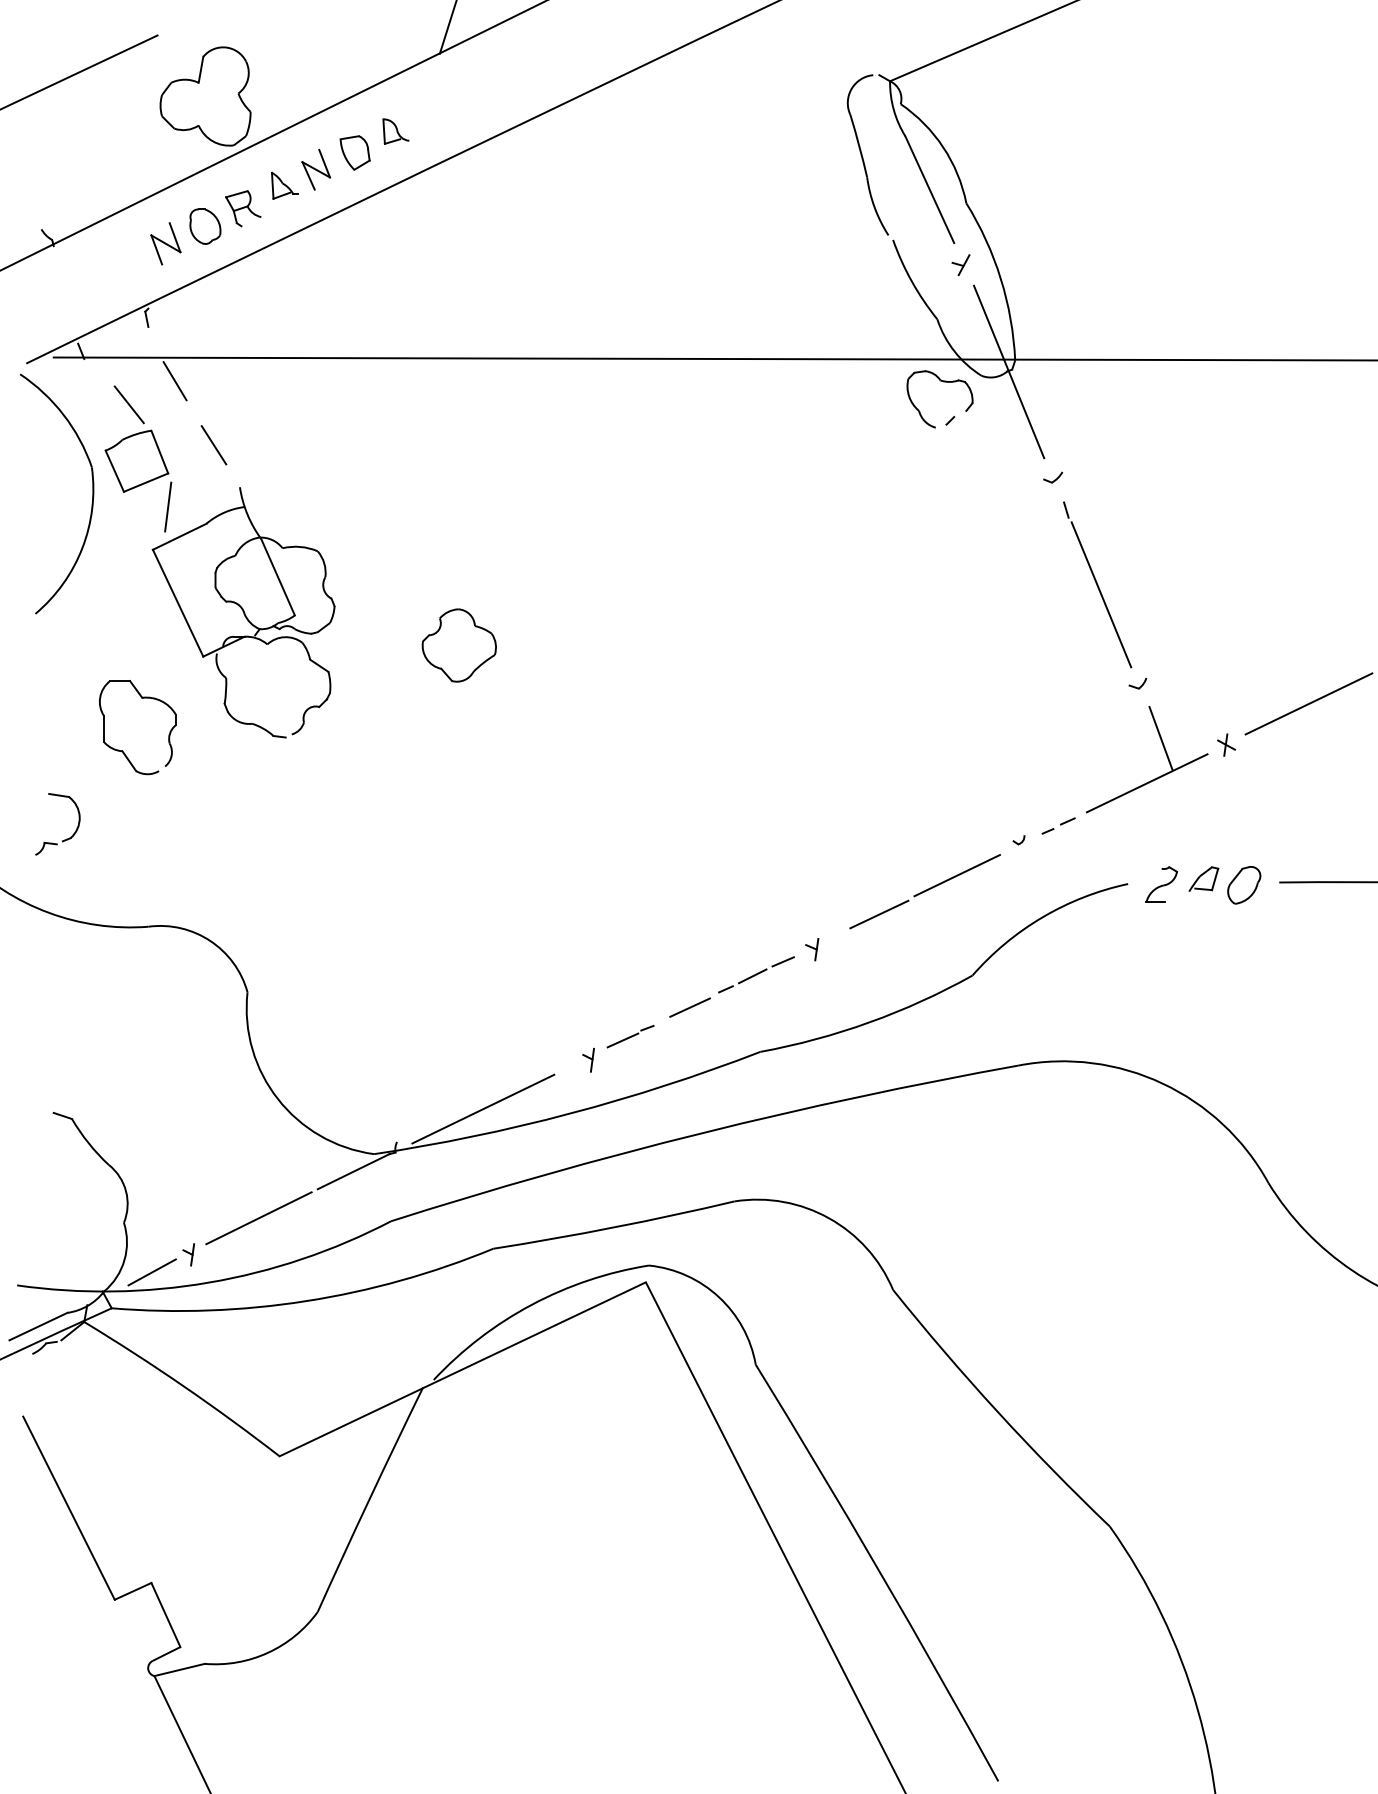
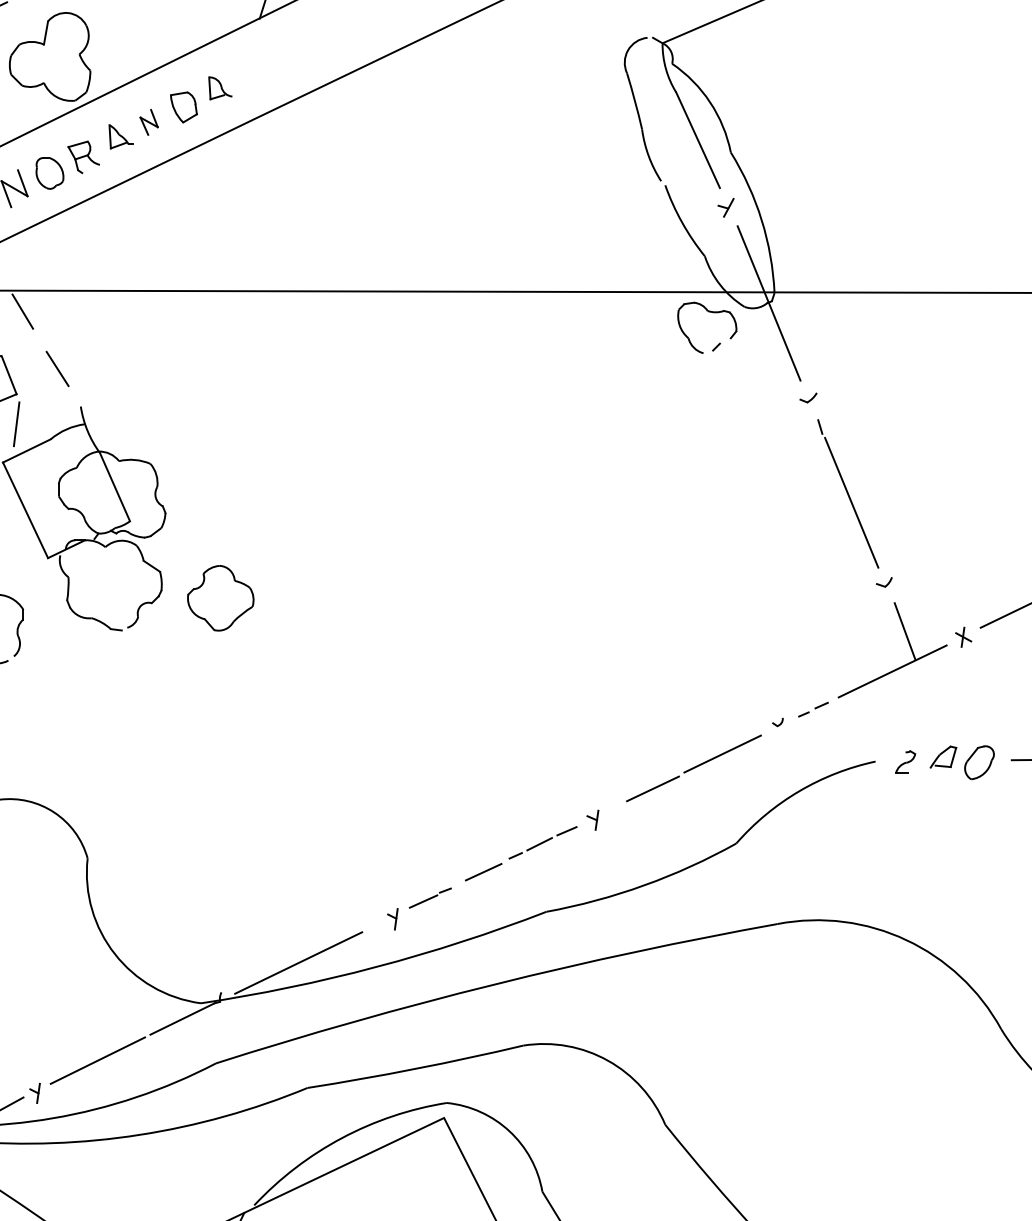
part: (316, 169) -> (149, 122), size x0.7
part: (458, 645) -> (220, 598), moved
part: (1161, 884) -> (905, 762), size x0.7

